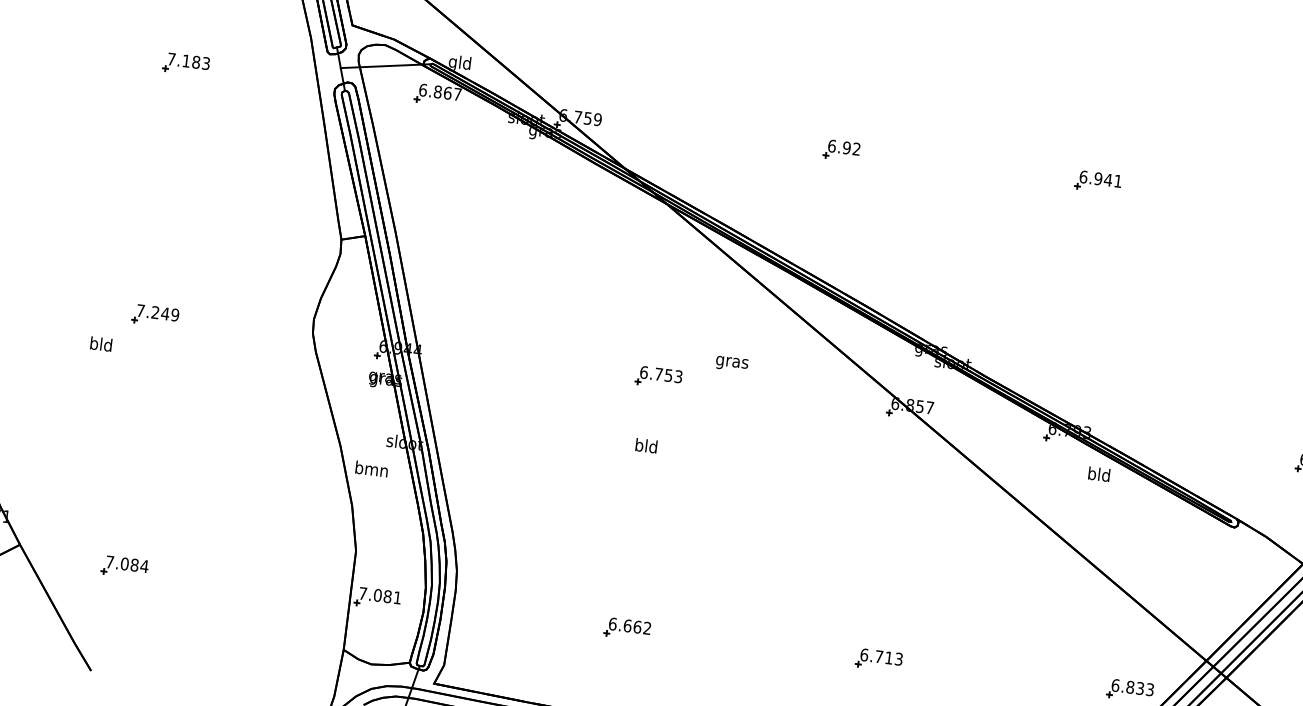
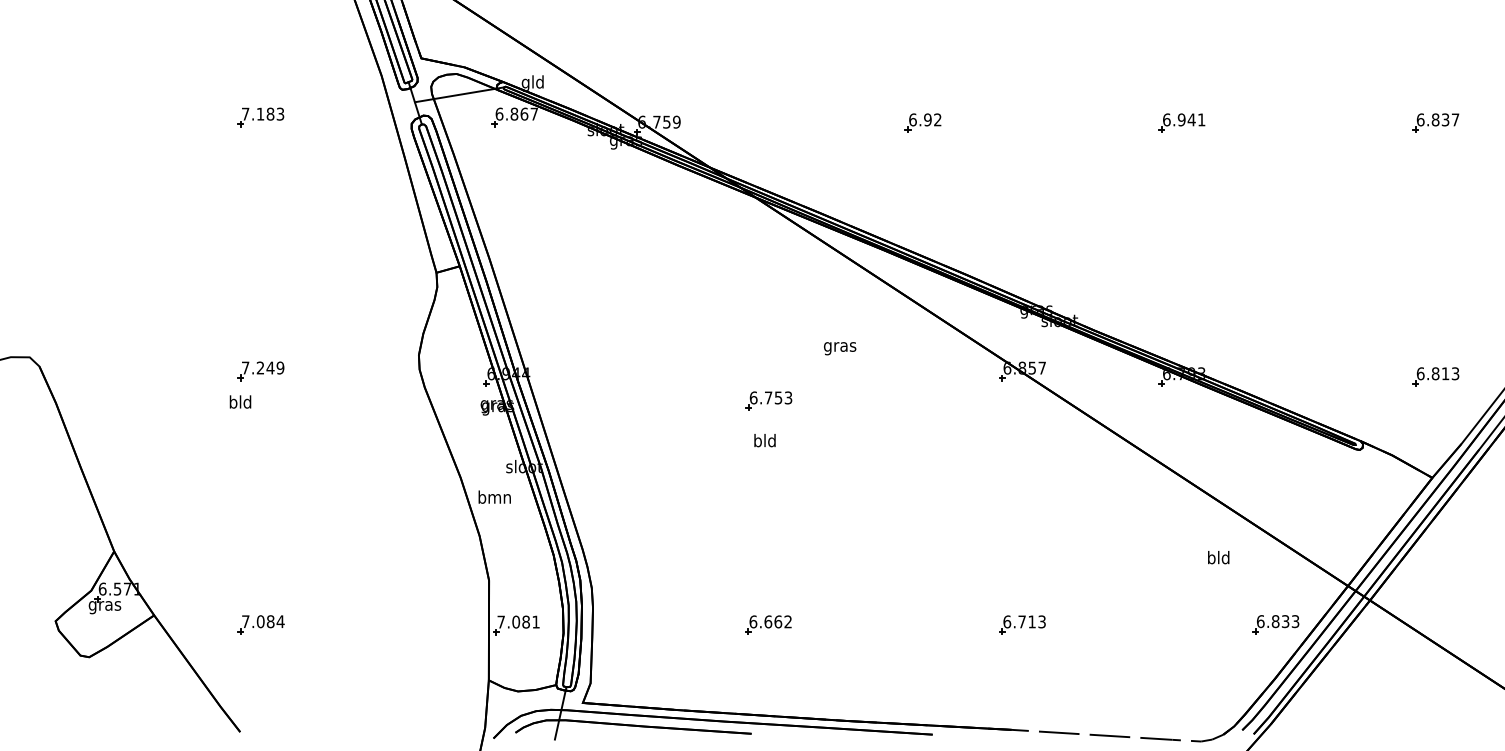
text: (101, 343) -> (240, 401), moved
part: (658, 376) -> (768, 400), moved
text: (1099, 474) -> (1218, 557), moved

